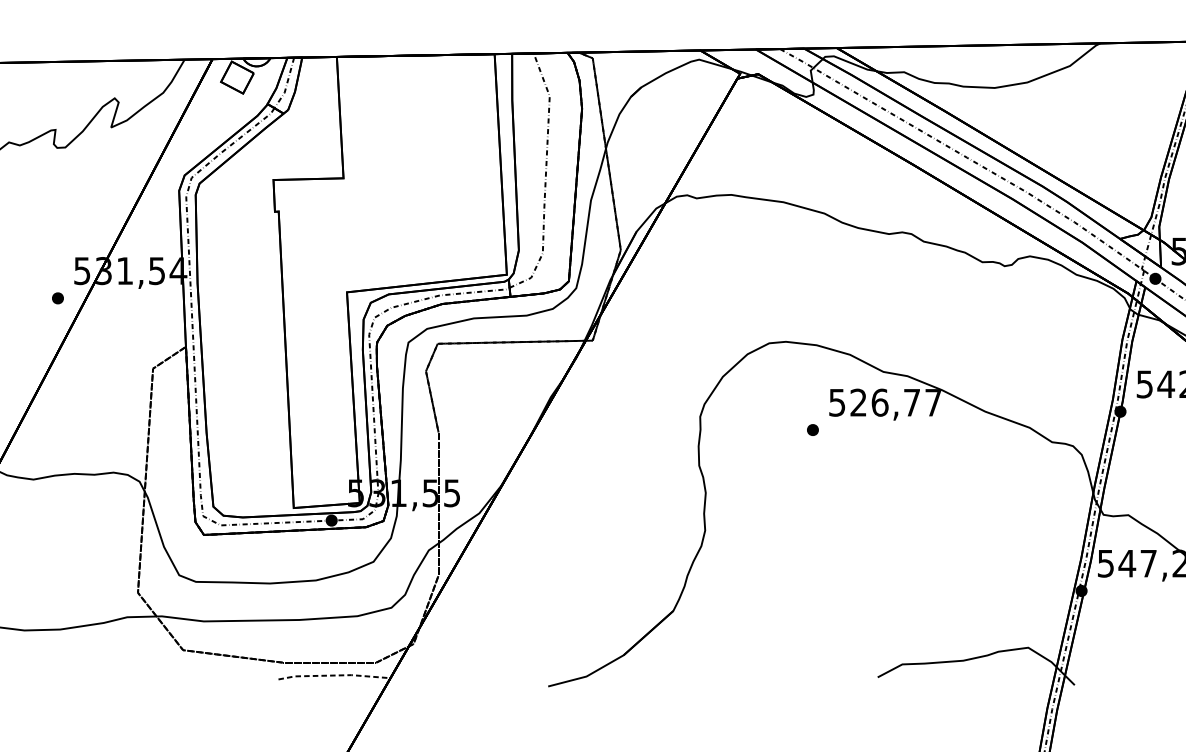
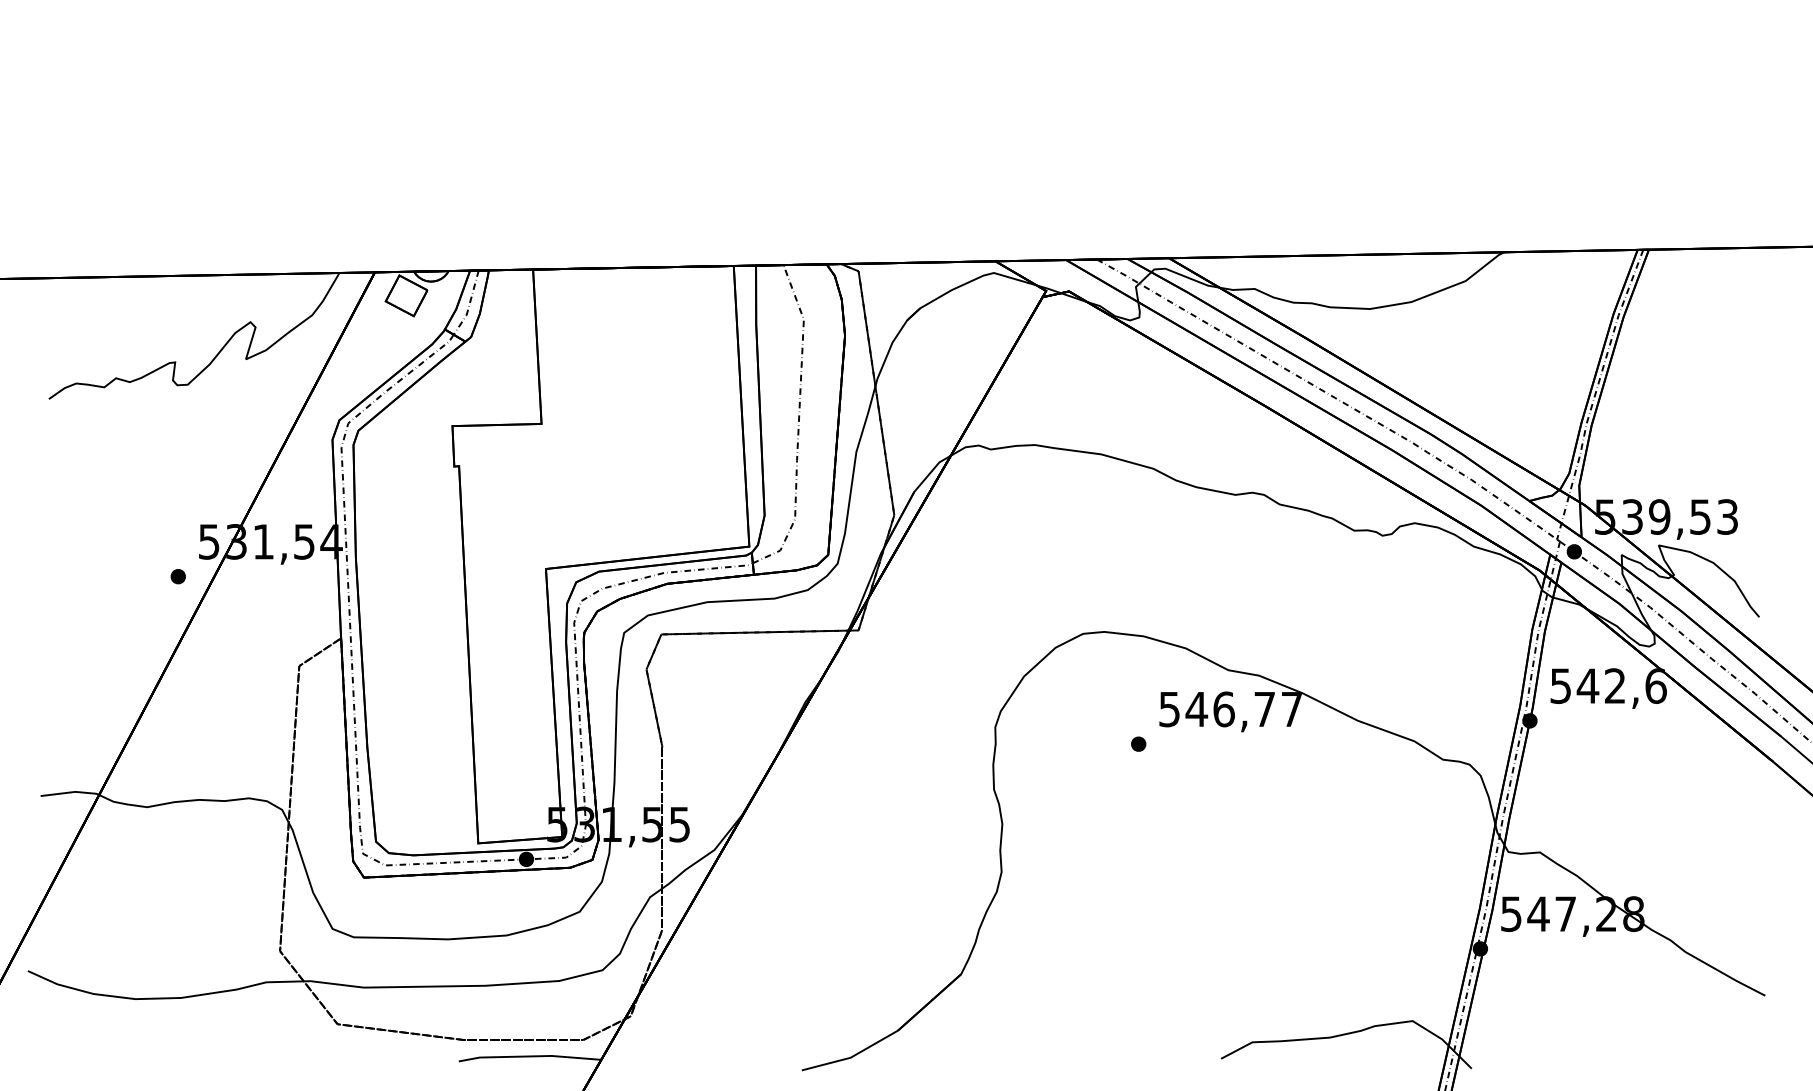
text: (858, 402) -> (1196, 708), 526,77 -> 546,77
line: (334, 675) -> (529, 1056), dashed -> solid

